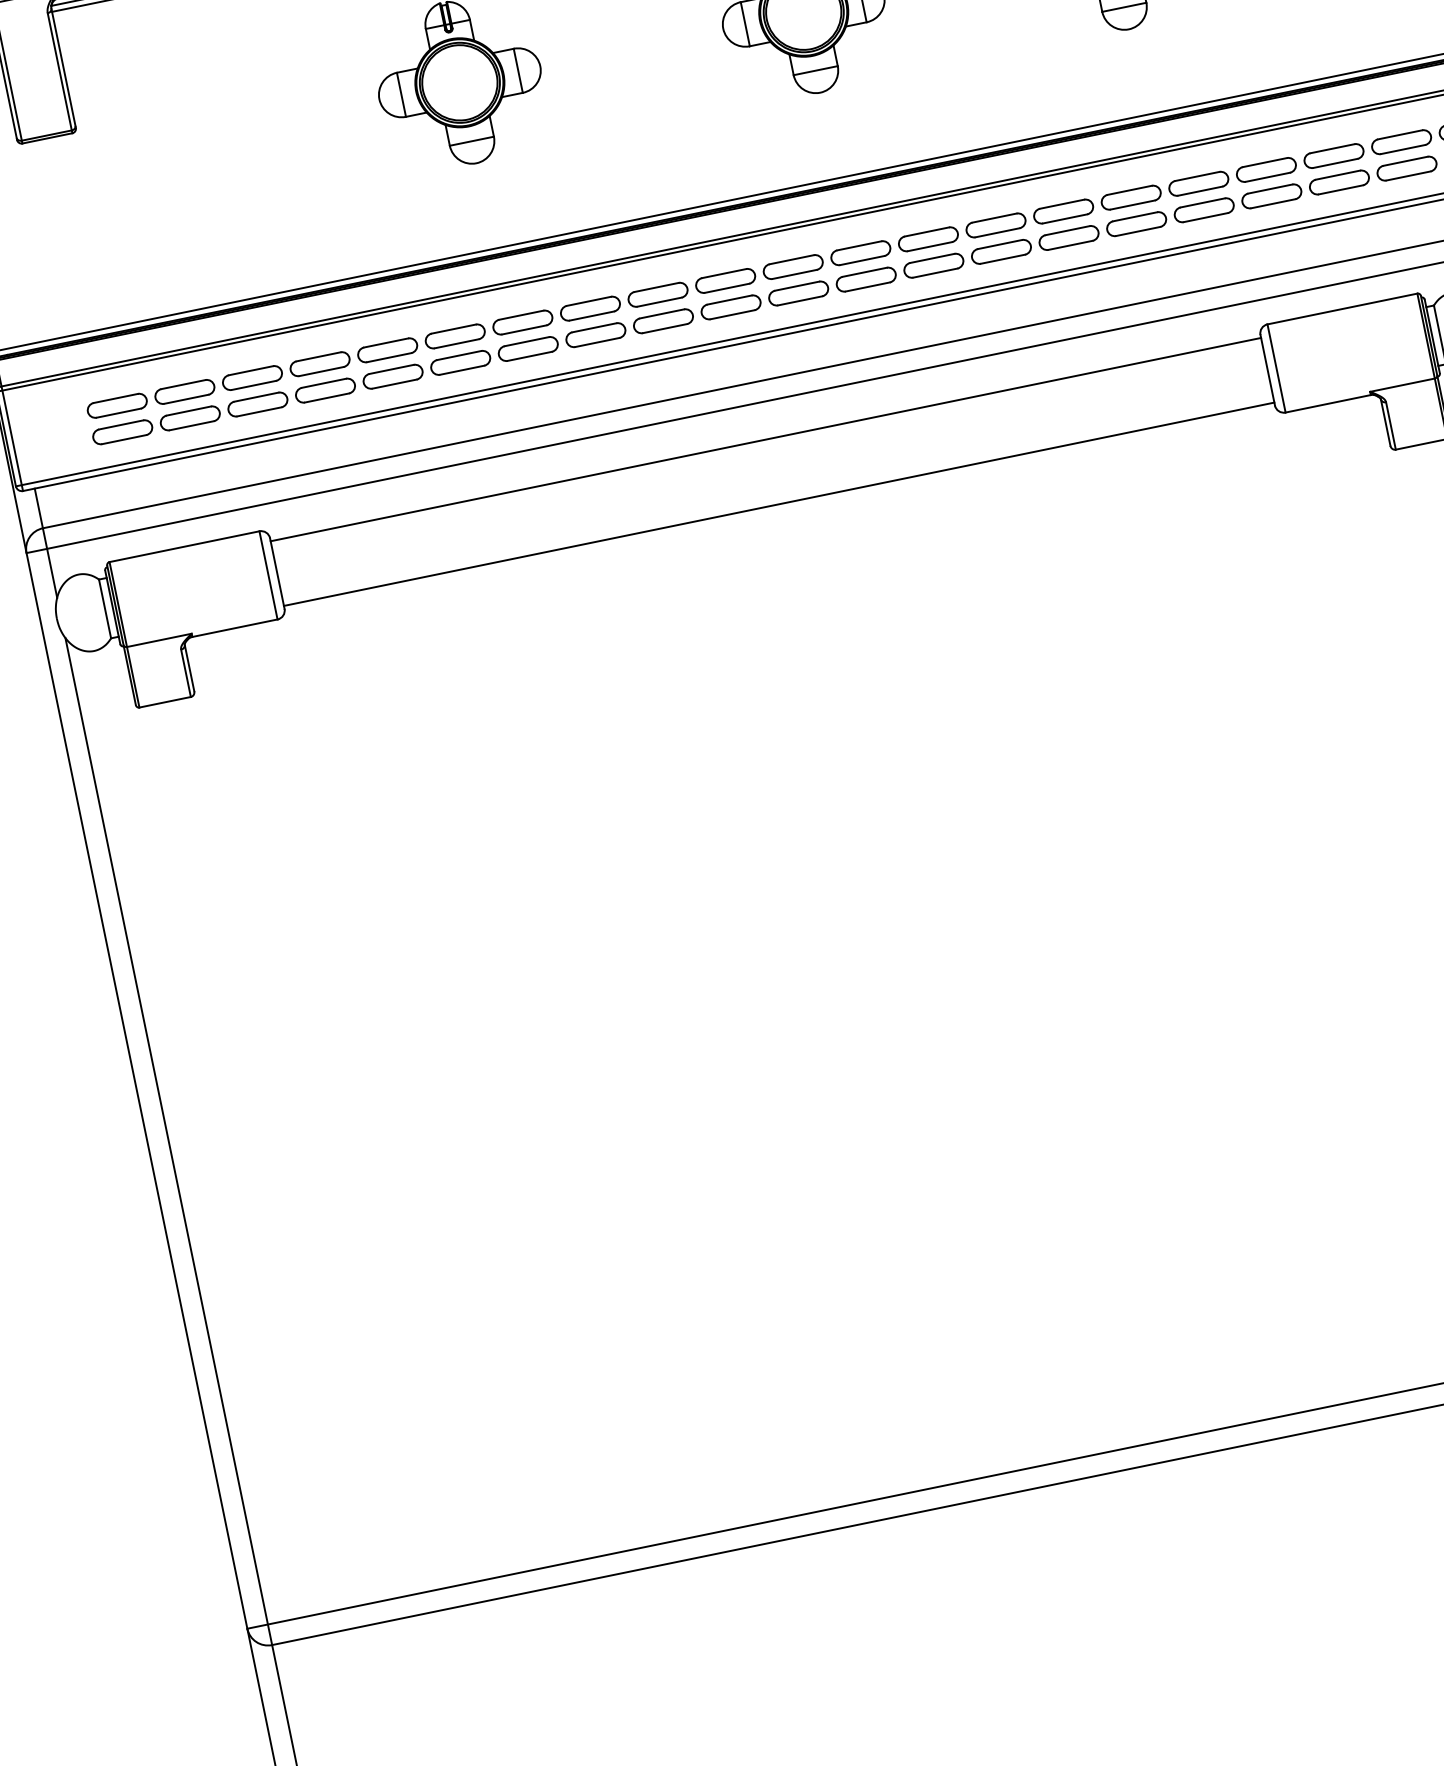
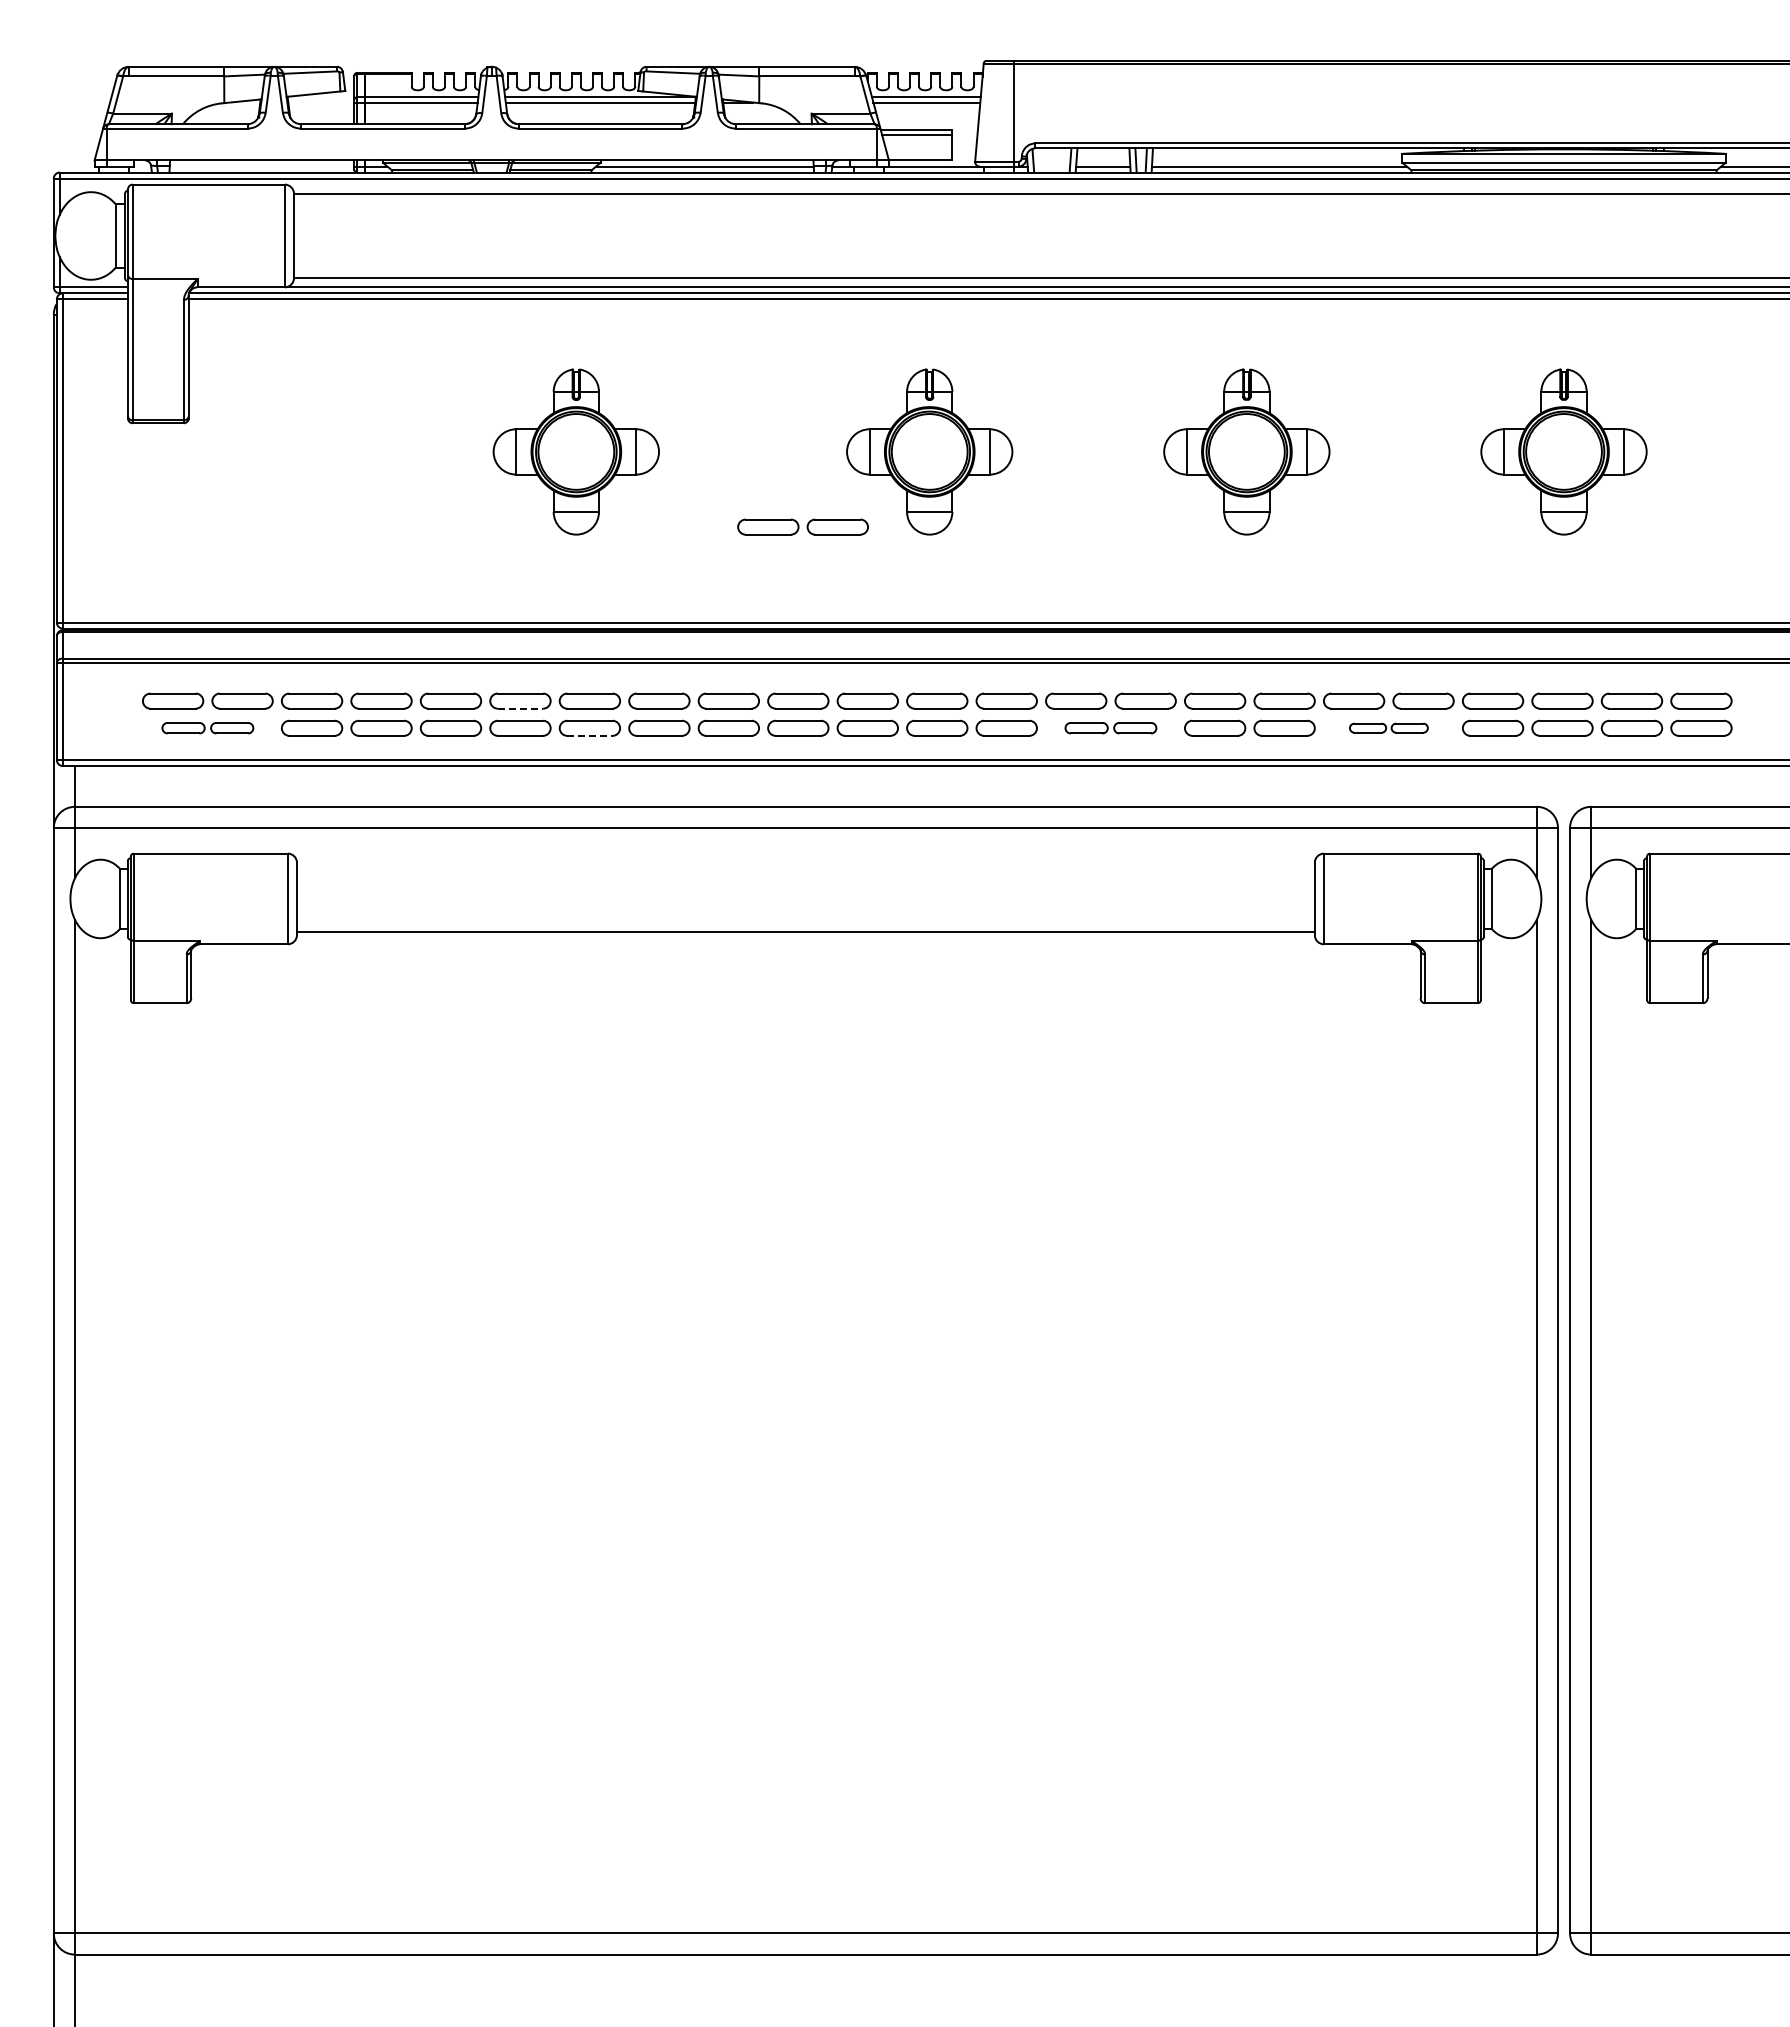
part: (694, 110) -> (802, 526), added
part: (1305, 188) -> (1388, 727), size x0.6
part: (1034, 244) -> (1110, 727), size x0.7
line: (456, 343) -> (520, 708), solid -> dashed
line: (529, 356) -> (589, 735), solid -> dashed
part: (156, 424) -> (207, 727), size x0.7
line: (765, 439) -> (805, 865), removed

